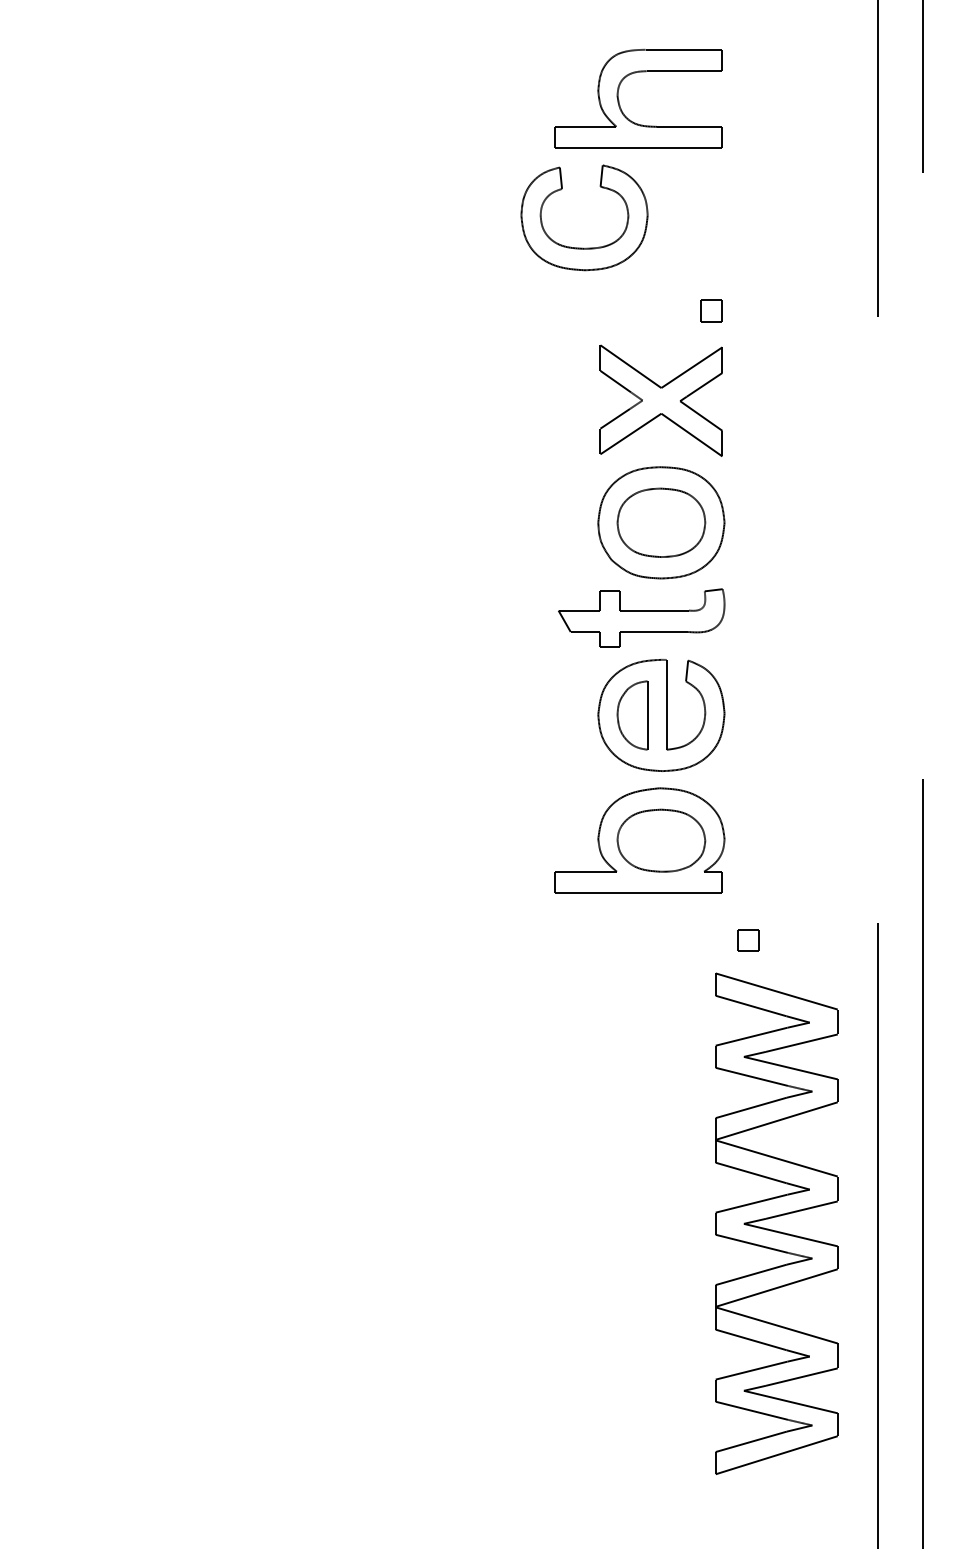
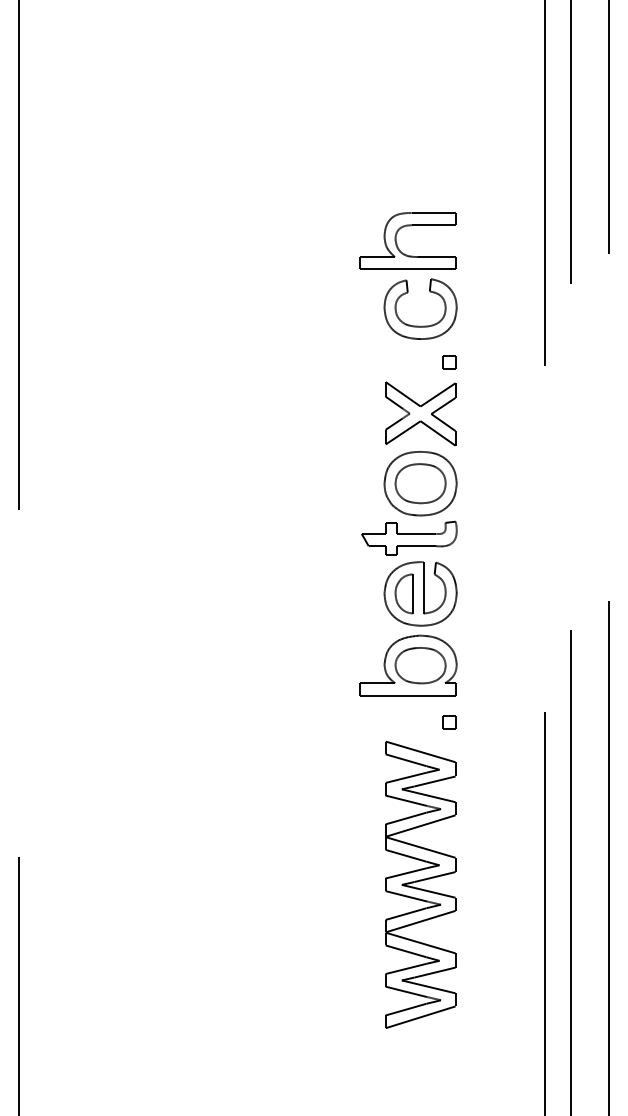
part: (582, 246) -> (419, 325), moved
part: (748, 940) -> (449, 722), moved
part: (776, 1223) -> (420, 884), moved

